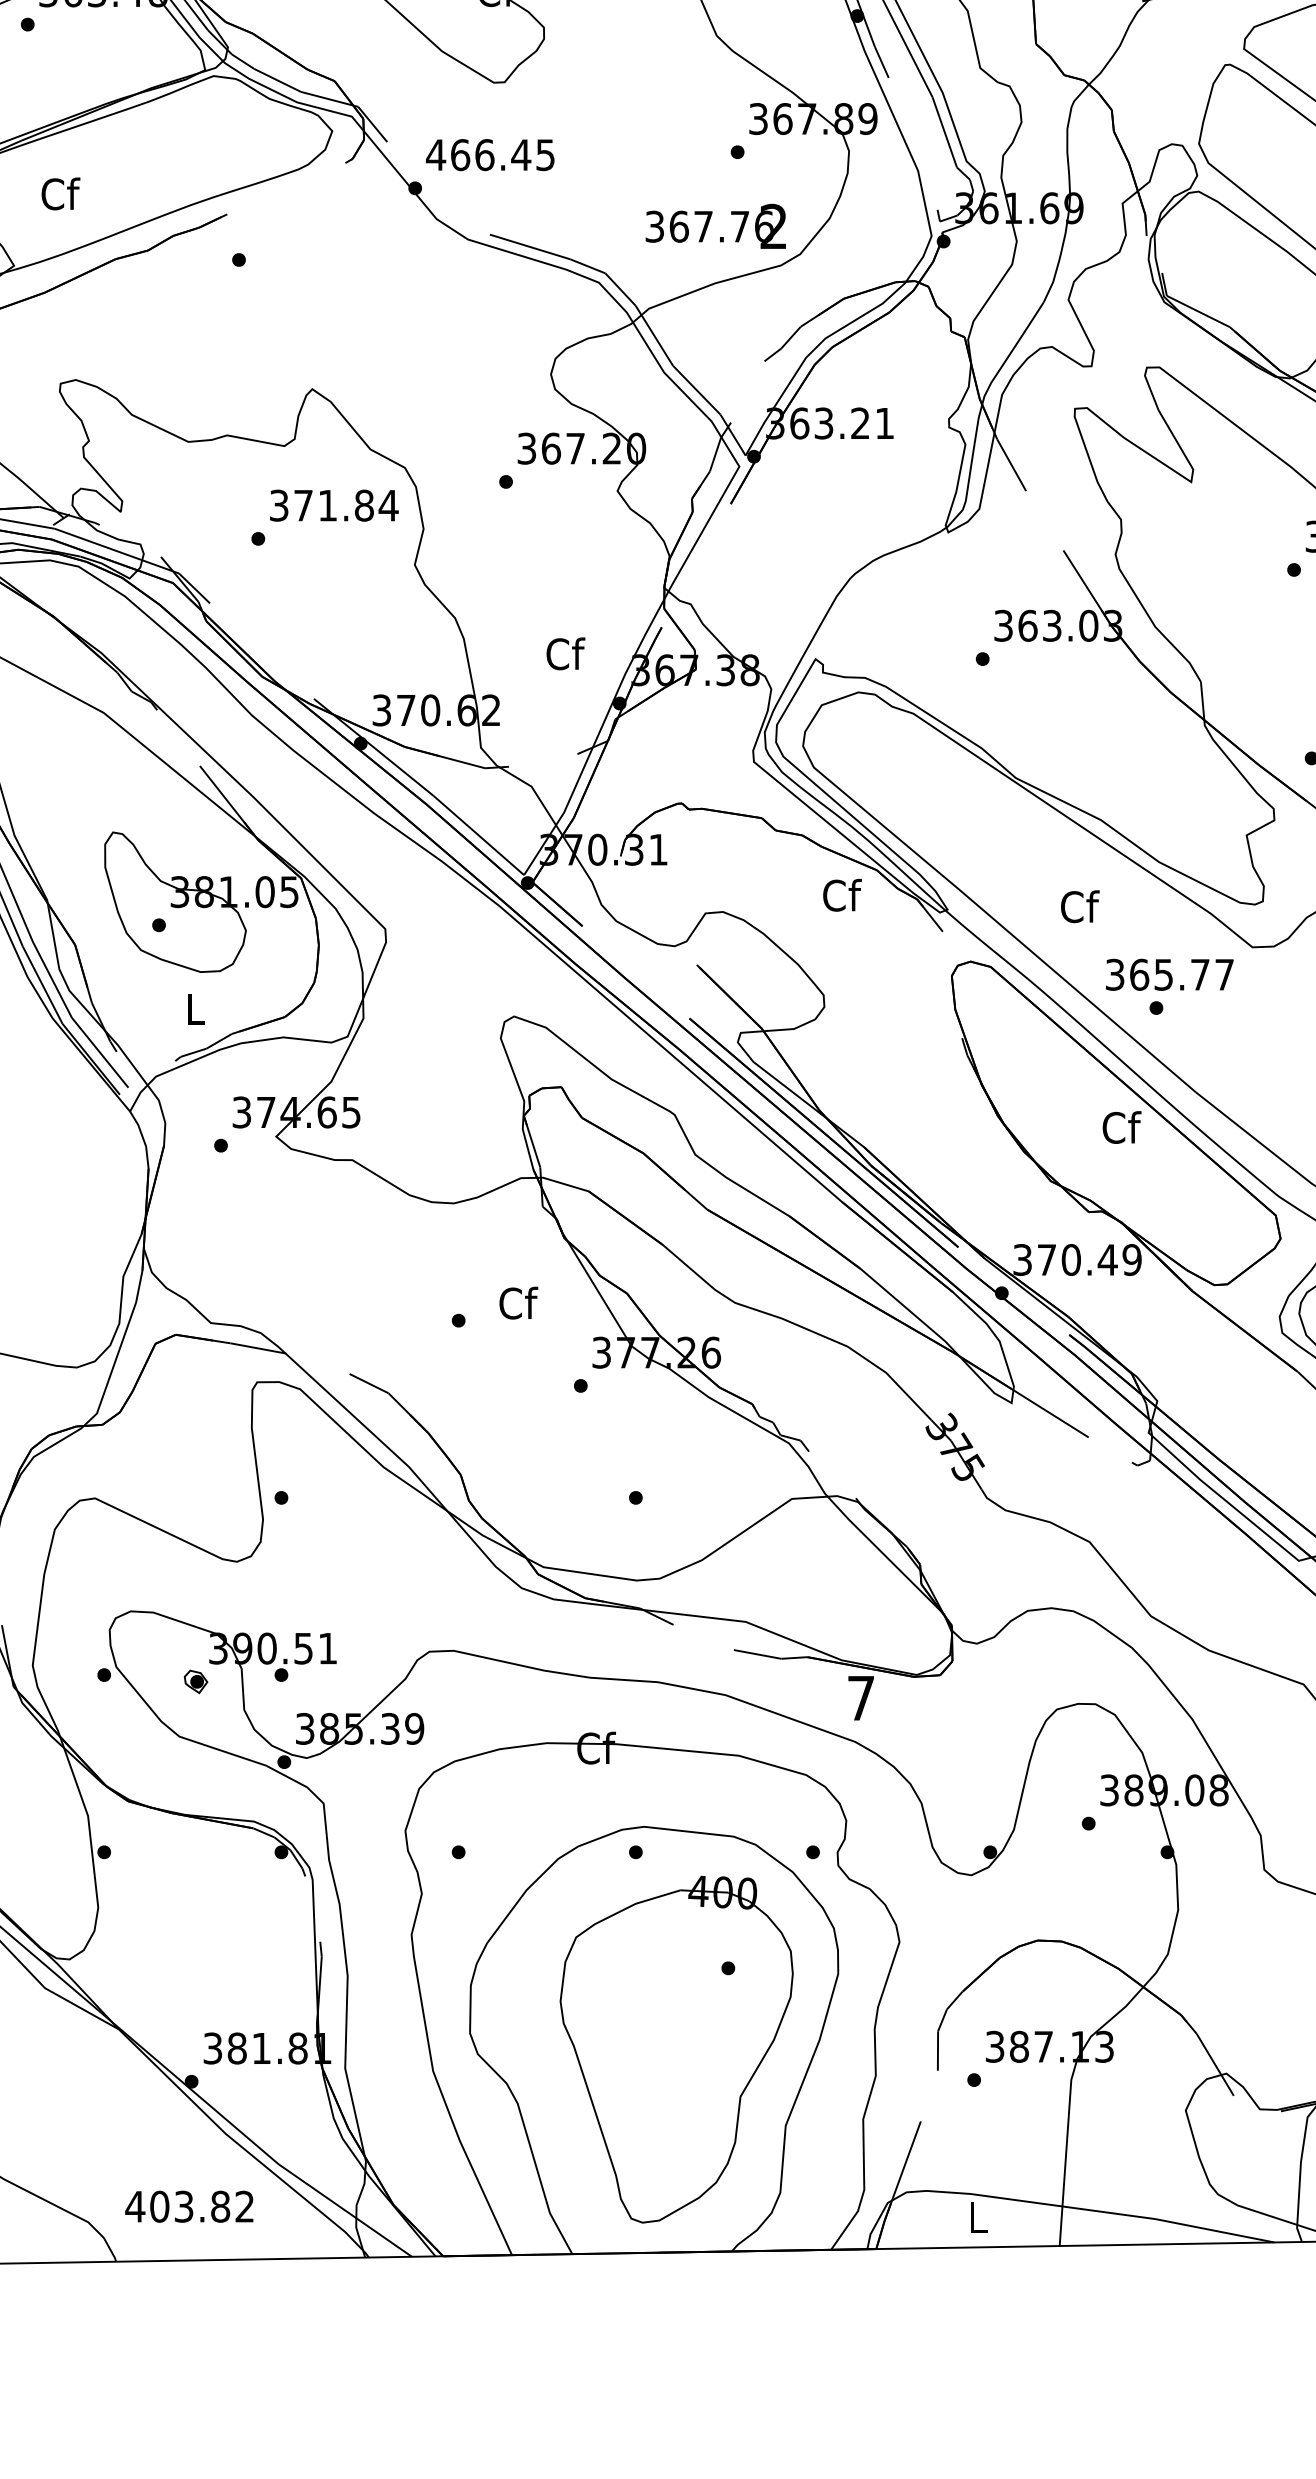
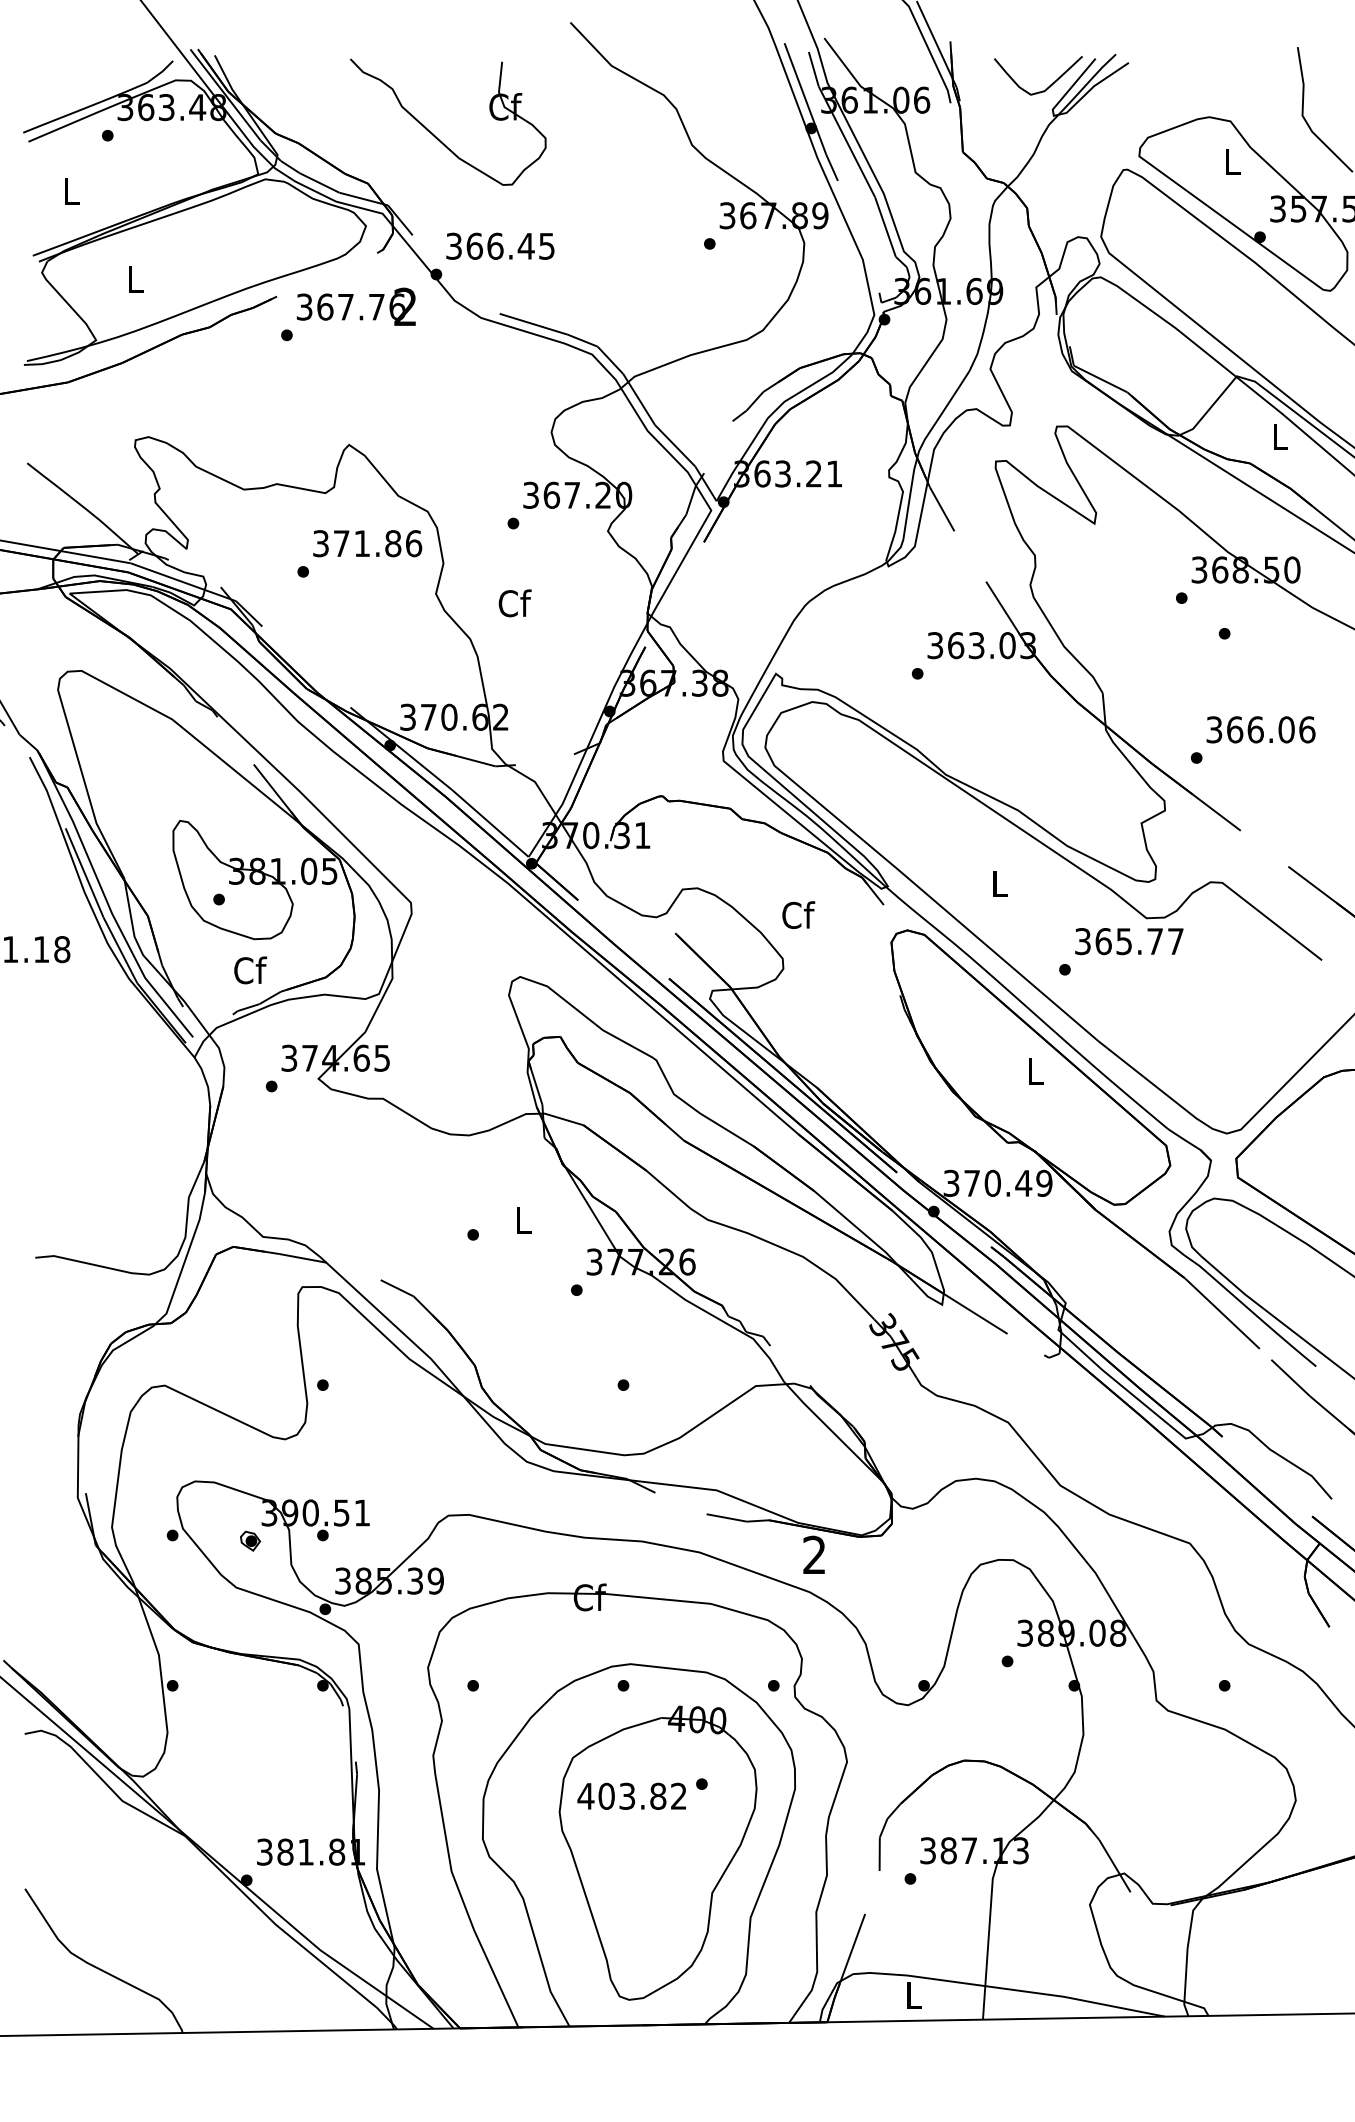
text: (435, 154) -> (453, 245), 466.45 -> 366.45
text: (60, 194) -> (135, 279), Cf -> L
text: (714, 226) -> (355, 306), moved
text: (388, 505) -> (413, 543), 371.84 -> 371.86
text: (565, 654) -> (514, 603), moved
text: (842, 894) -> (798, 914), moved
text: (1080, 906) -> (1000, 883), Cf -> L
text: (1170, 974) -> (1129, 941), moved
text: (196, 1008) -> (250, 970), L -> Cf
text: (1121, 1126) -> (1035, 1070), Cf -> L
text: (517, 1302) -> (523, 1219), Cf -> L
text: (861, 1697) -> (814, 1554), 7 -> 2
text: (188, 2205) -> (631, 1795), moved

